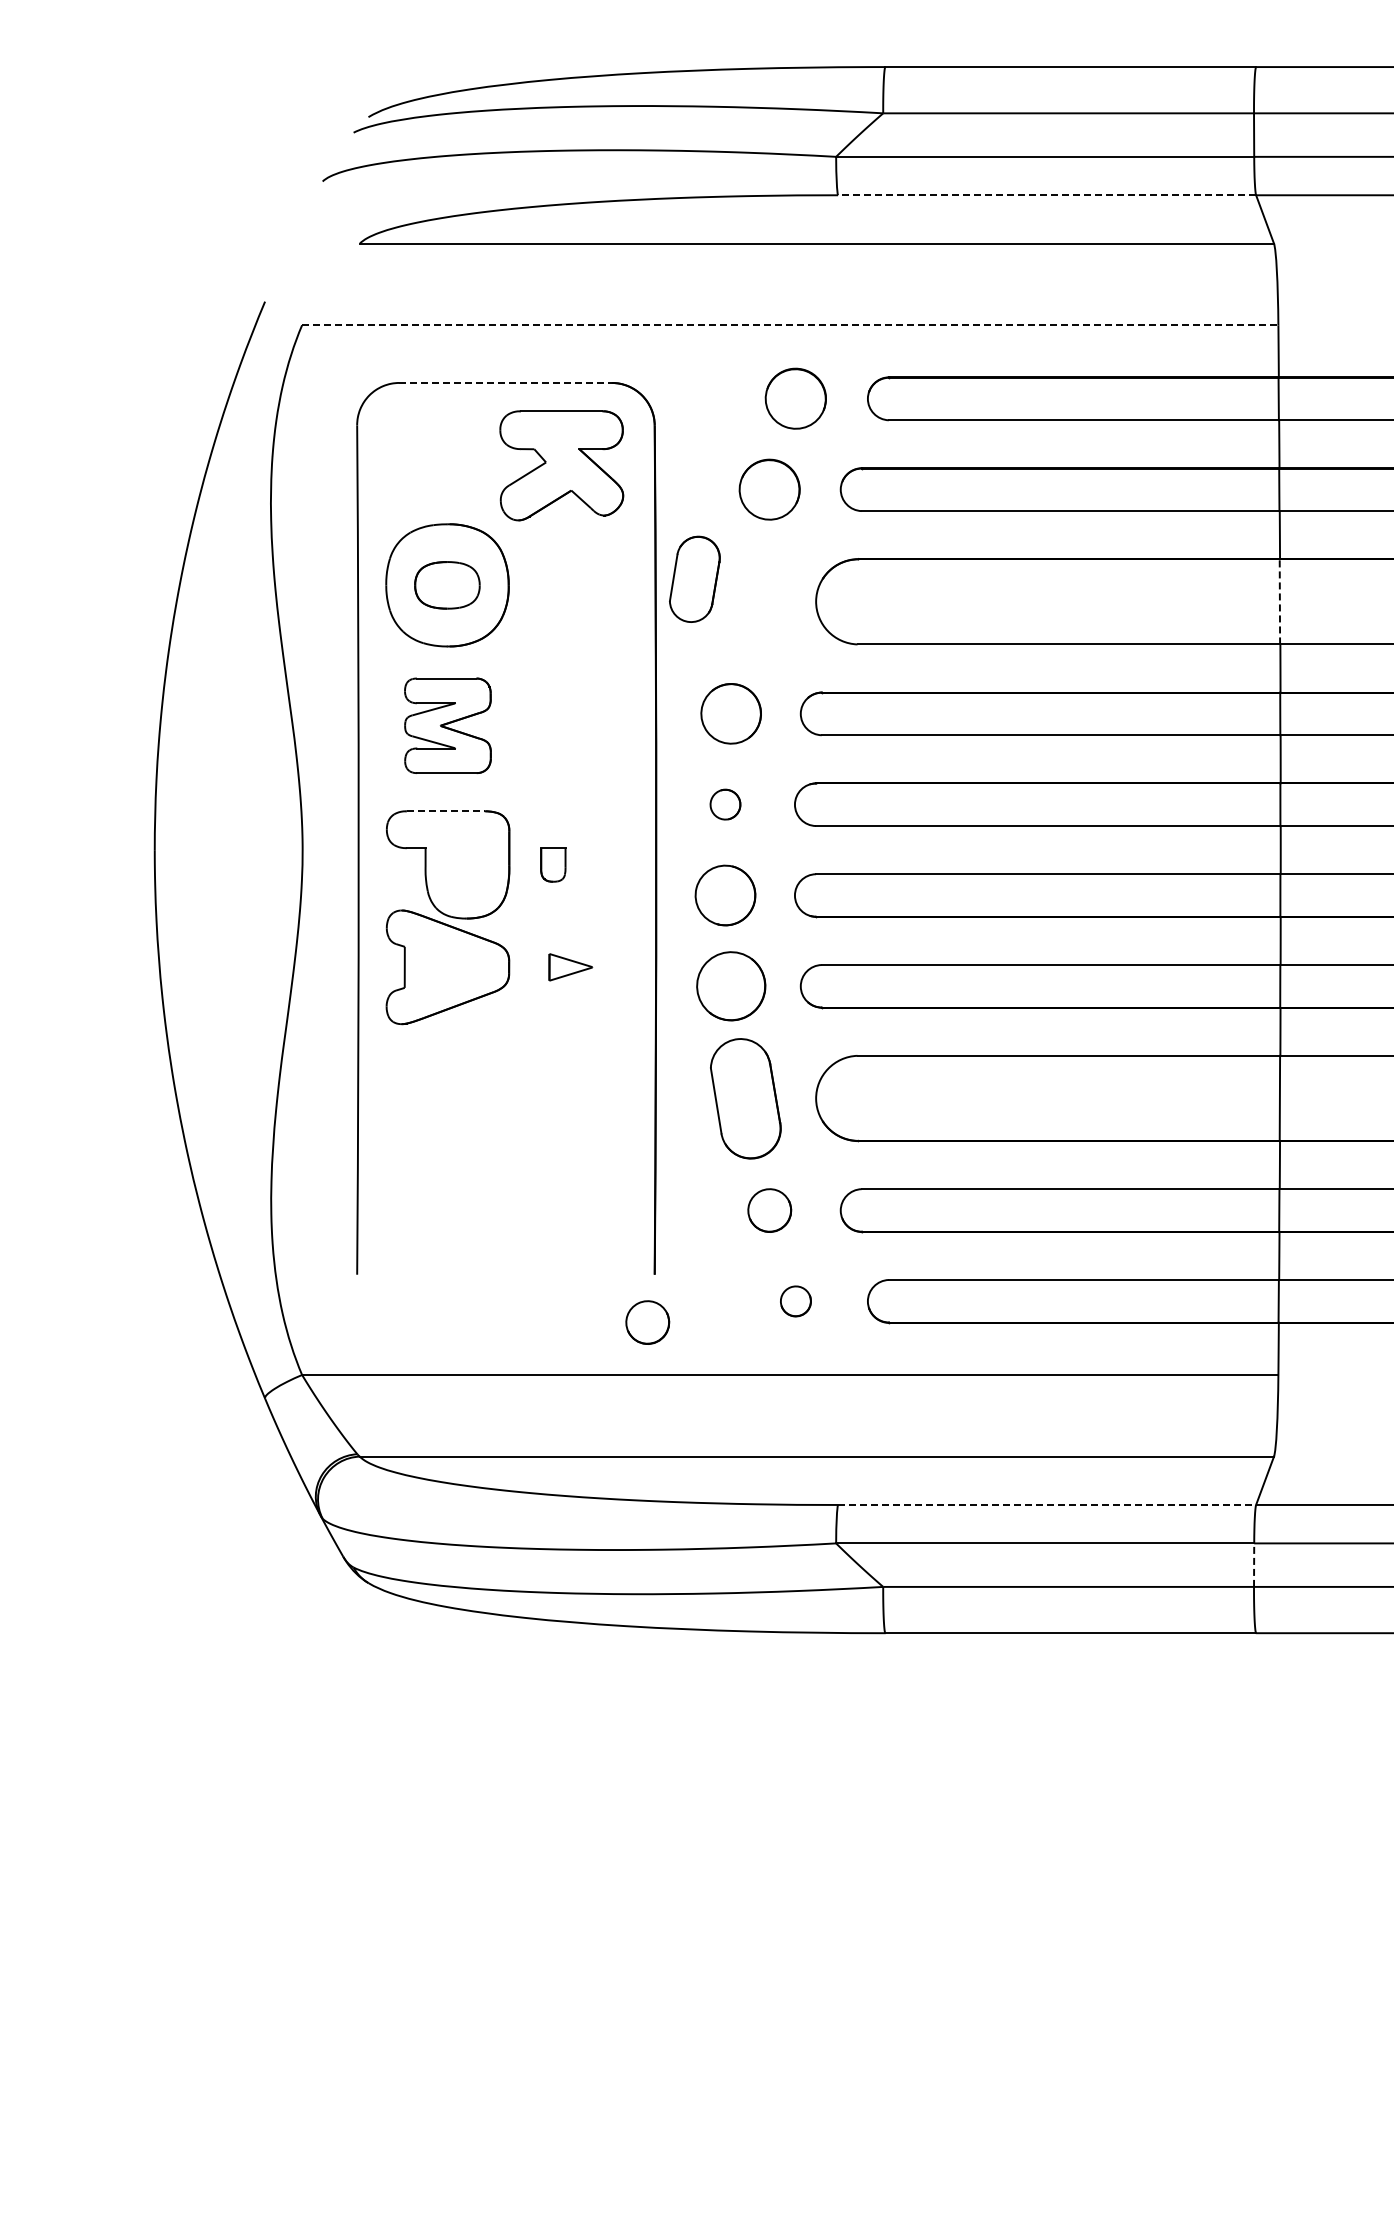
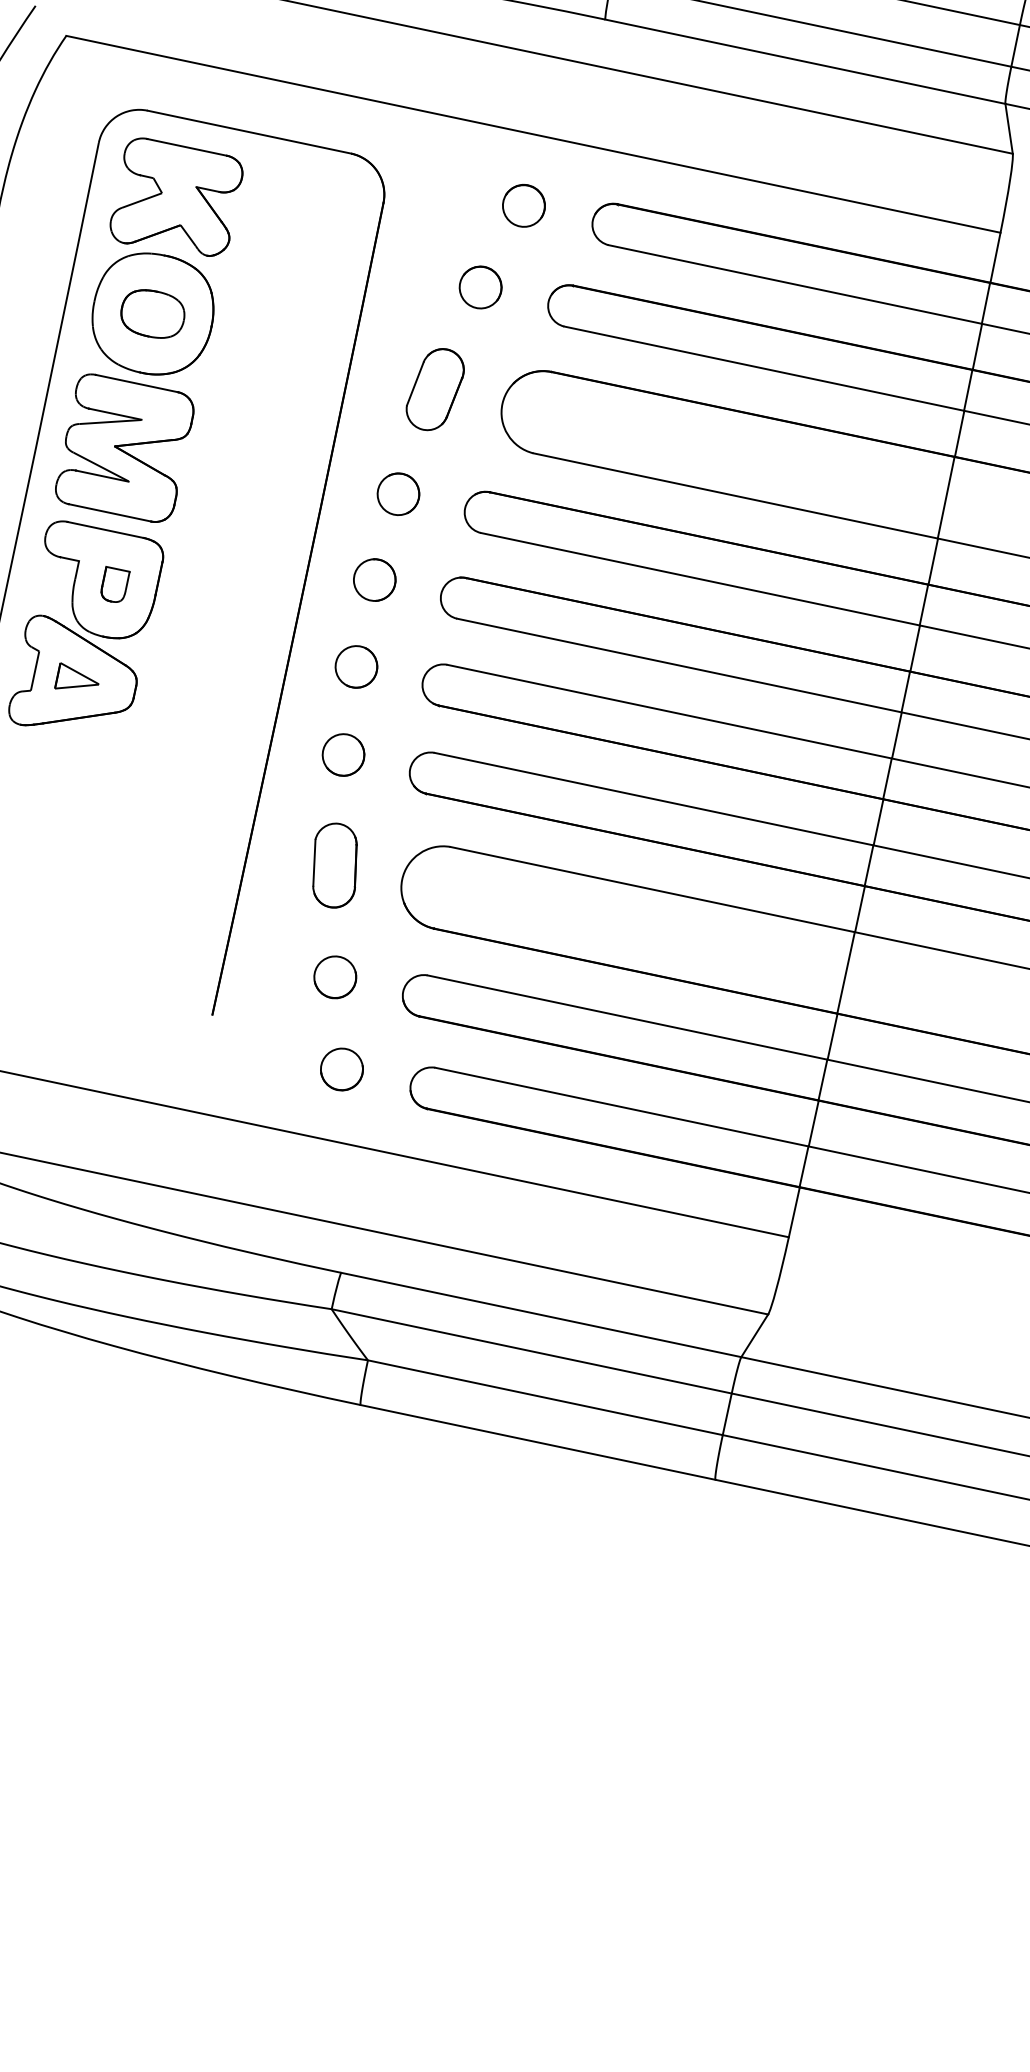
line: (1046, 195) -> (804, 61), dashed -> solid
line: (790, 325) -> (533, 134), dashed -> solid
line: (506, 382) -> (250, 131), dashed -> solid
part: (795, 398) -> (523, 205), size x0.71
part: (561, 465) -> (176, 199), moved
part: (769, 489) -> (480, 287), size x0.71
part: (694, 578) -> (435, 388), moved
line: (1279, 601) -> (945, 497), dashed -> solid
part: (730, 713) -> (397, 493), size x0.71
part: (447, 725) -> (124, 448), size x1.43
part: (725, 804) -> (374, 579), size x1.43
line: (446, 811) -> (106, 530), dashed -> solid
part: (553, 864) -> (114, 585), moved
part: (725, 895) -> (356, 666), size x0.71
part: (570, 967) -> (77, 680), moved
part: (730, 986) -> (342, 755), size x0.62
part: (745, 1098) -> (334, 865), size x0.71
part: (795, 1301) -> (341, 1069), size x1.43
part: (647, 1322) -> (195, 1059), removed
line: (1047, 1504) -> (541, 1314), dashed -> solid
line: (1254, 1565) -> (727, 1414), dashed -> solid

